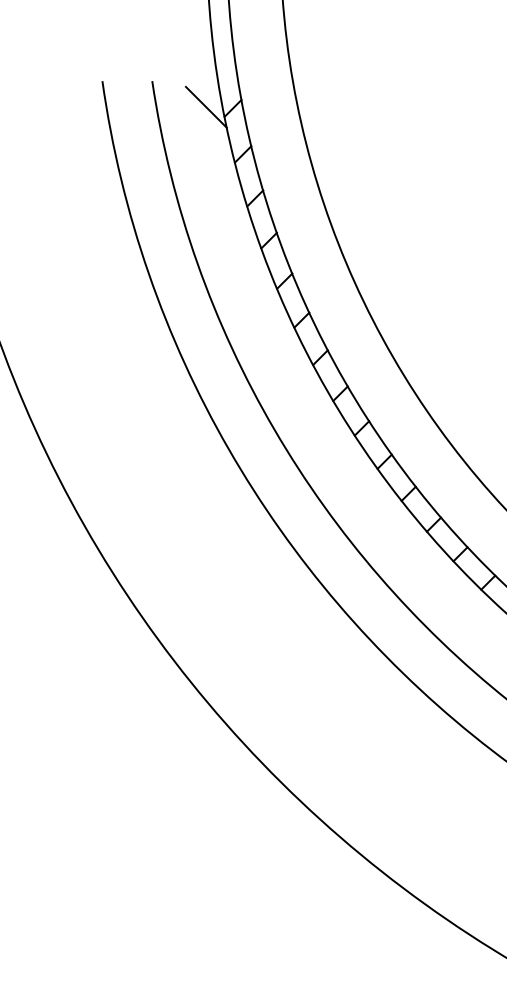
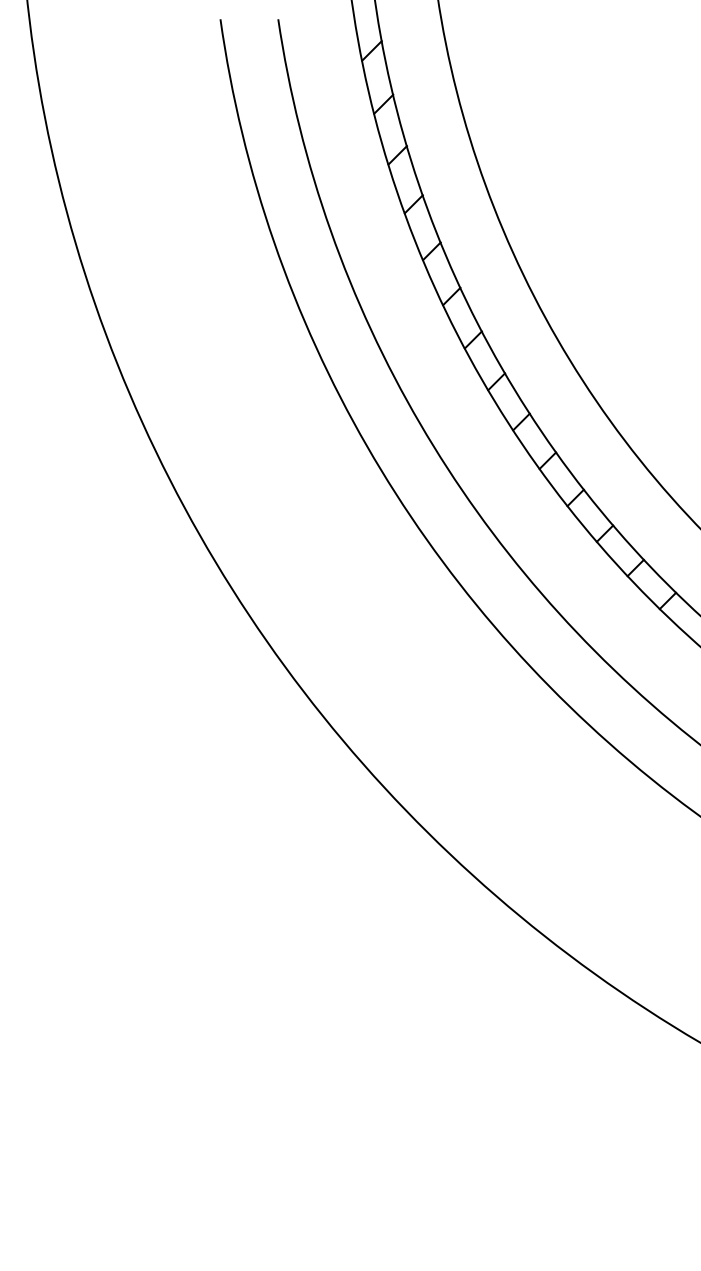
line: (205, 107) -> (340, 49), removed

